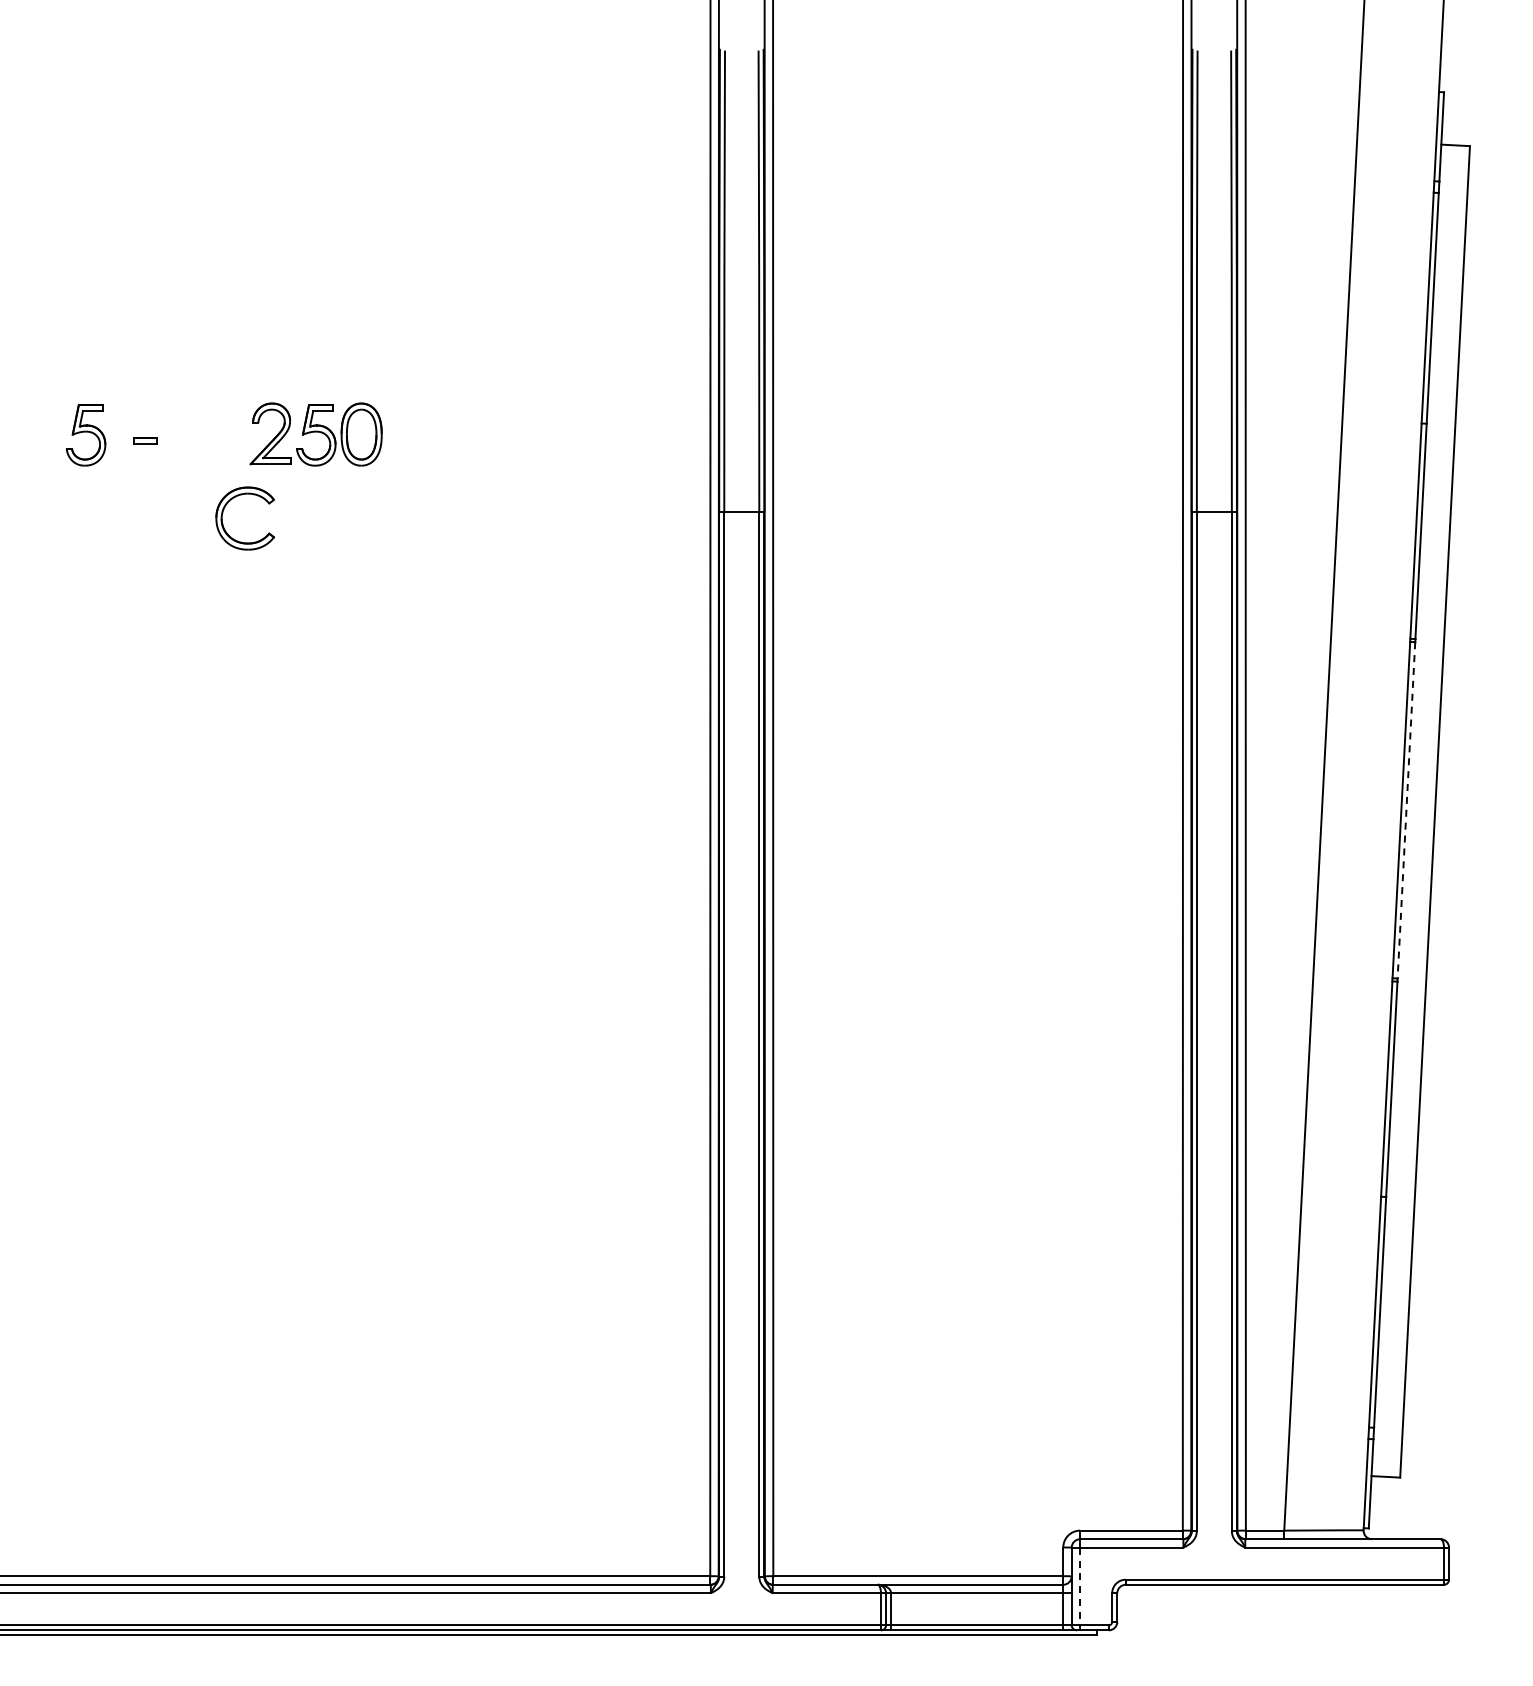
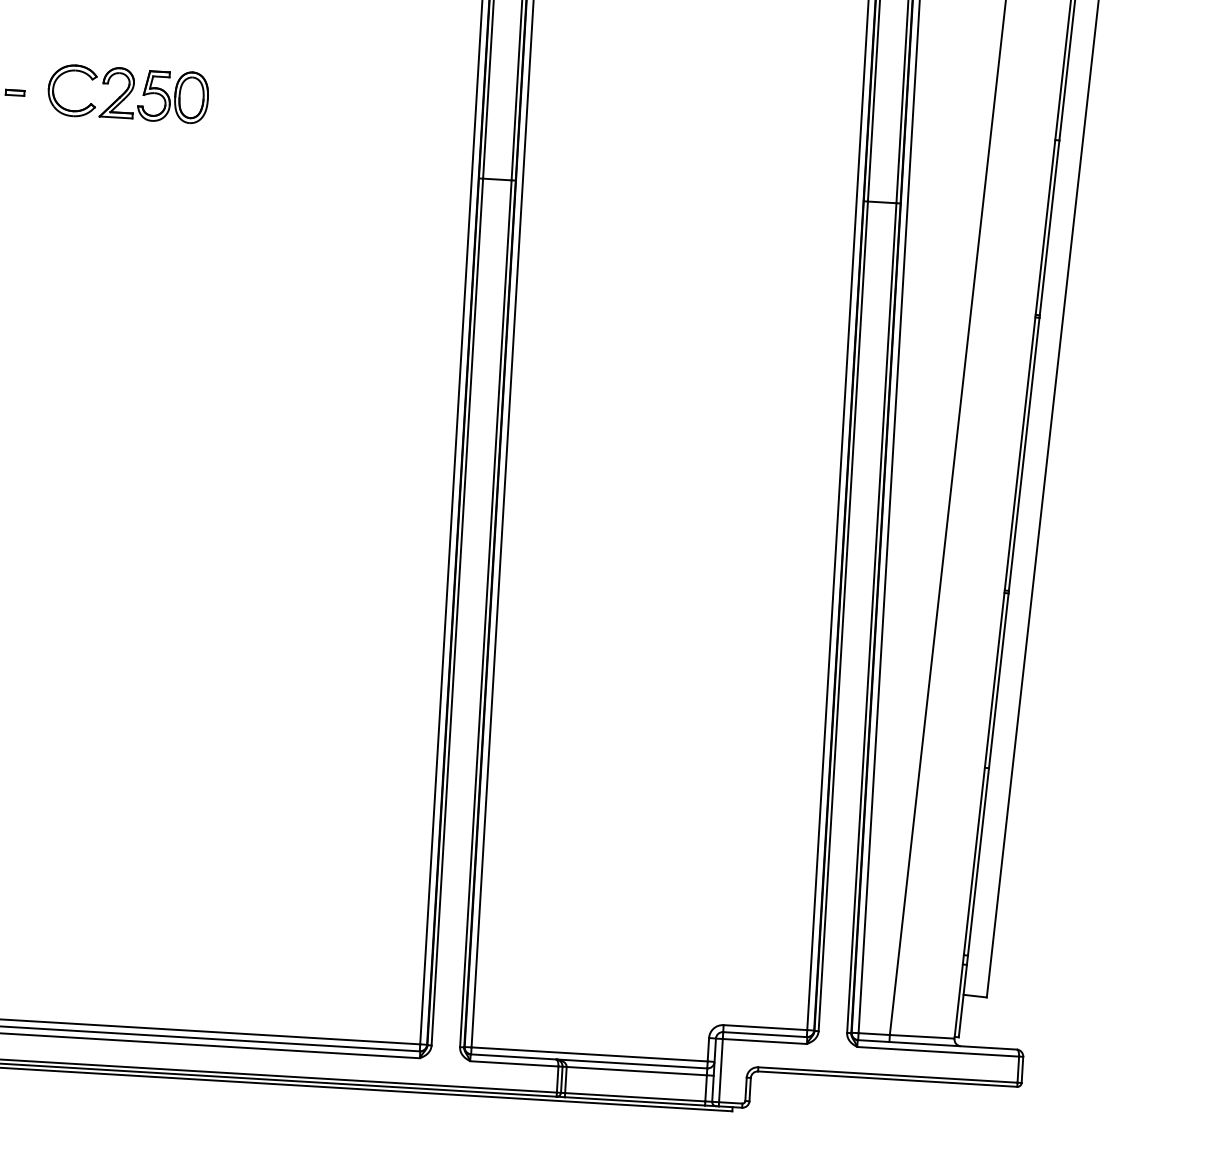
part: (223, 513) -> (54, 85), moved
line: (1406, 810) -> (1024, 454), dashed -> solid
line: (1080, 1586) -> (721, 1070), dashed -> solid

